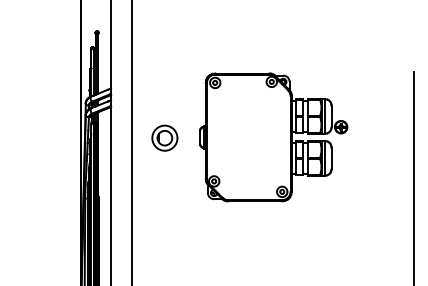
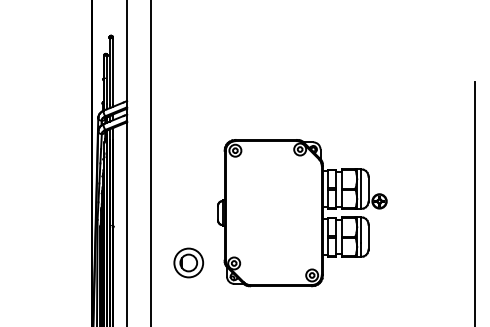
part: (164, 137) -> (188, 262), moved
part: (273, 137) -> (302, 213), moved

